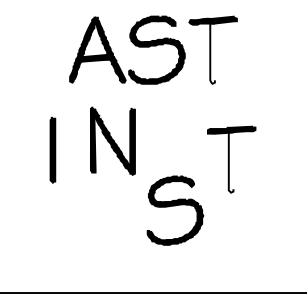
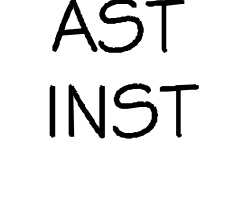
fill: (212, 53) -> (164, 28), added
part: (112, 140) -> (86, 110), moved
part: (52, 149) -> (52, 110), moved
fill: (230, 162) -> (178, 113), added
part: (175, 210) -> (135, 110), moved

